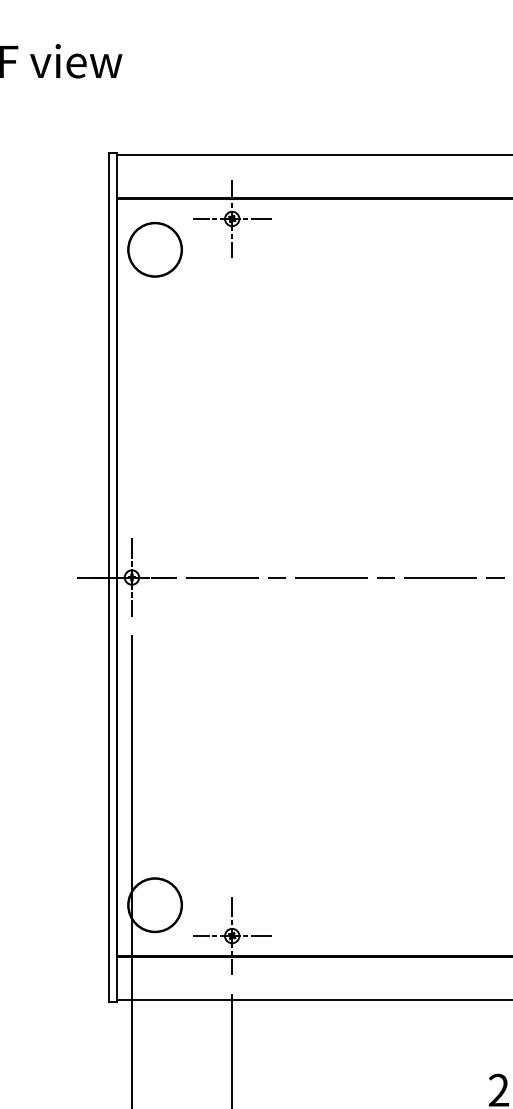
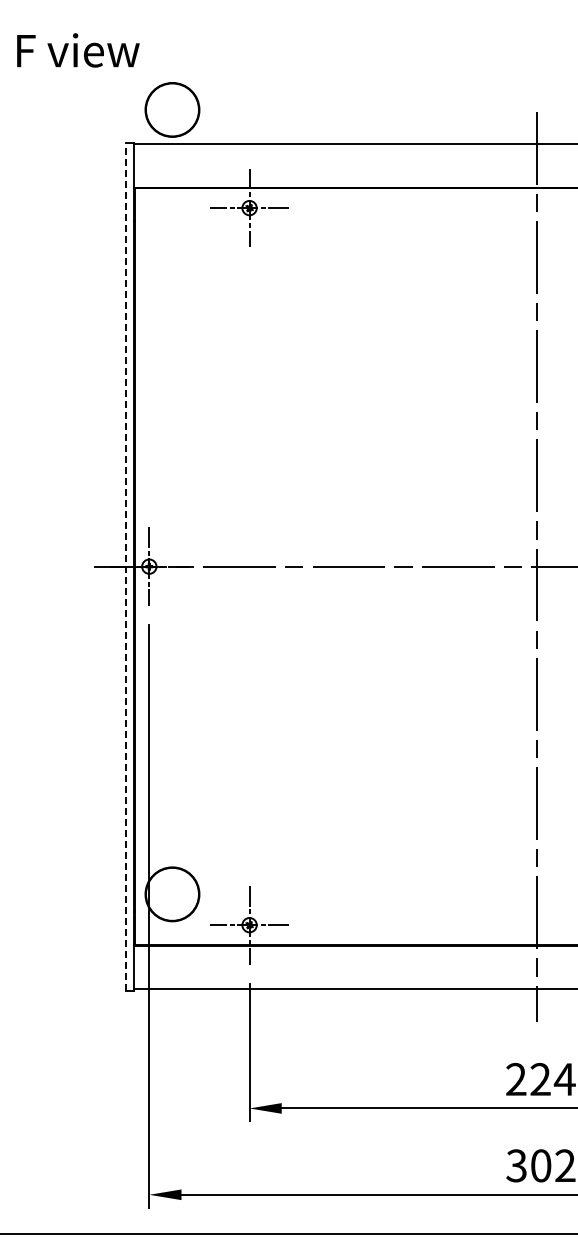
part: (155, 249) -> (172, 109), moved
line: (109, 577) -> (126, 566), solid -> dashed

